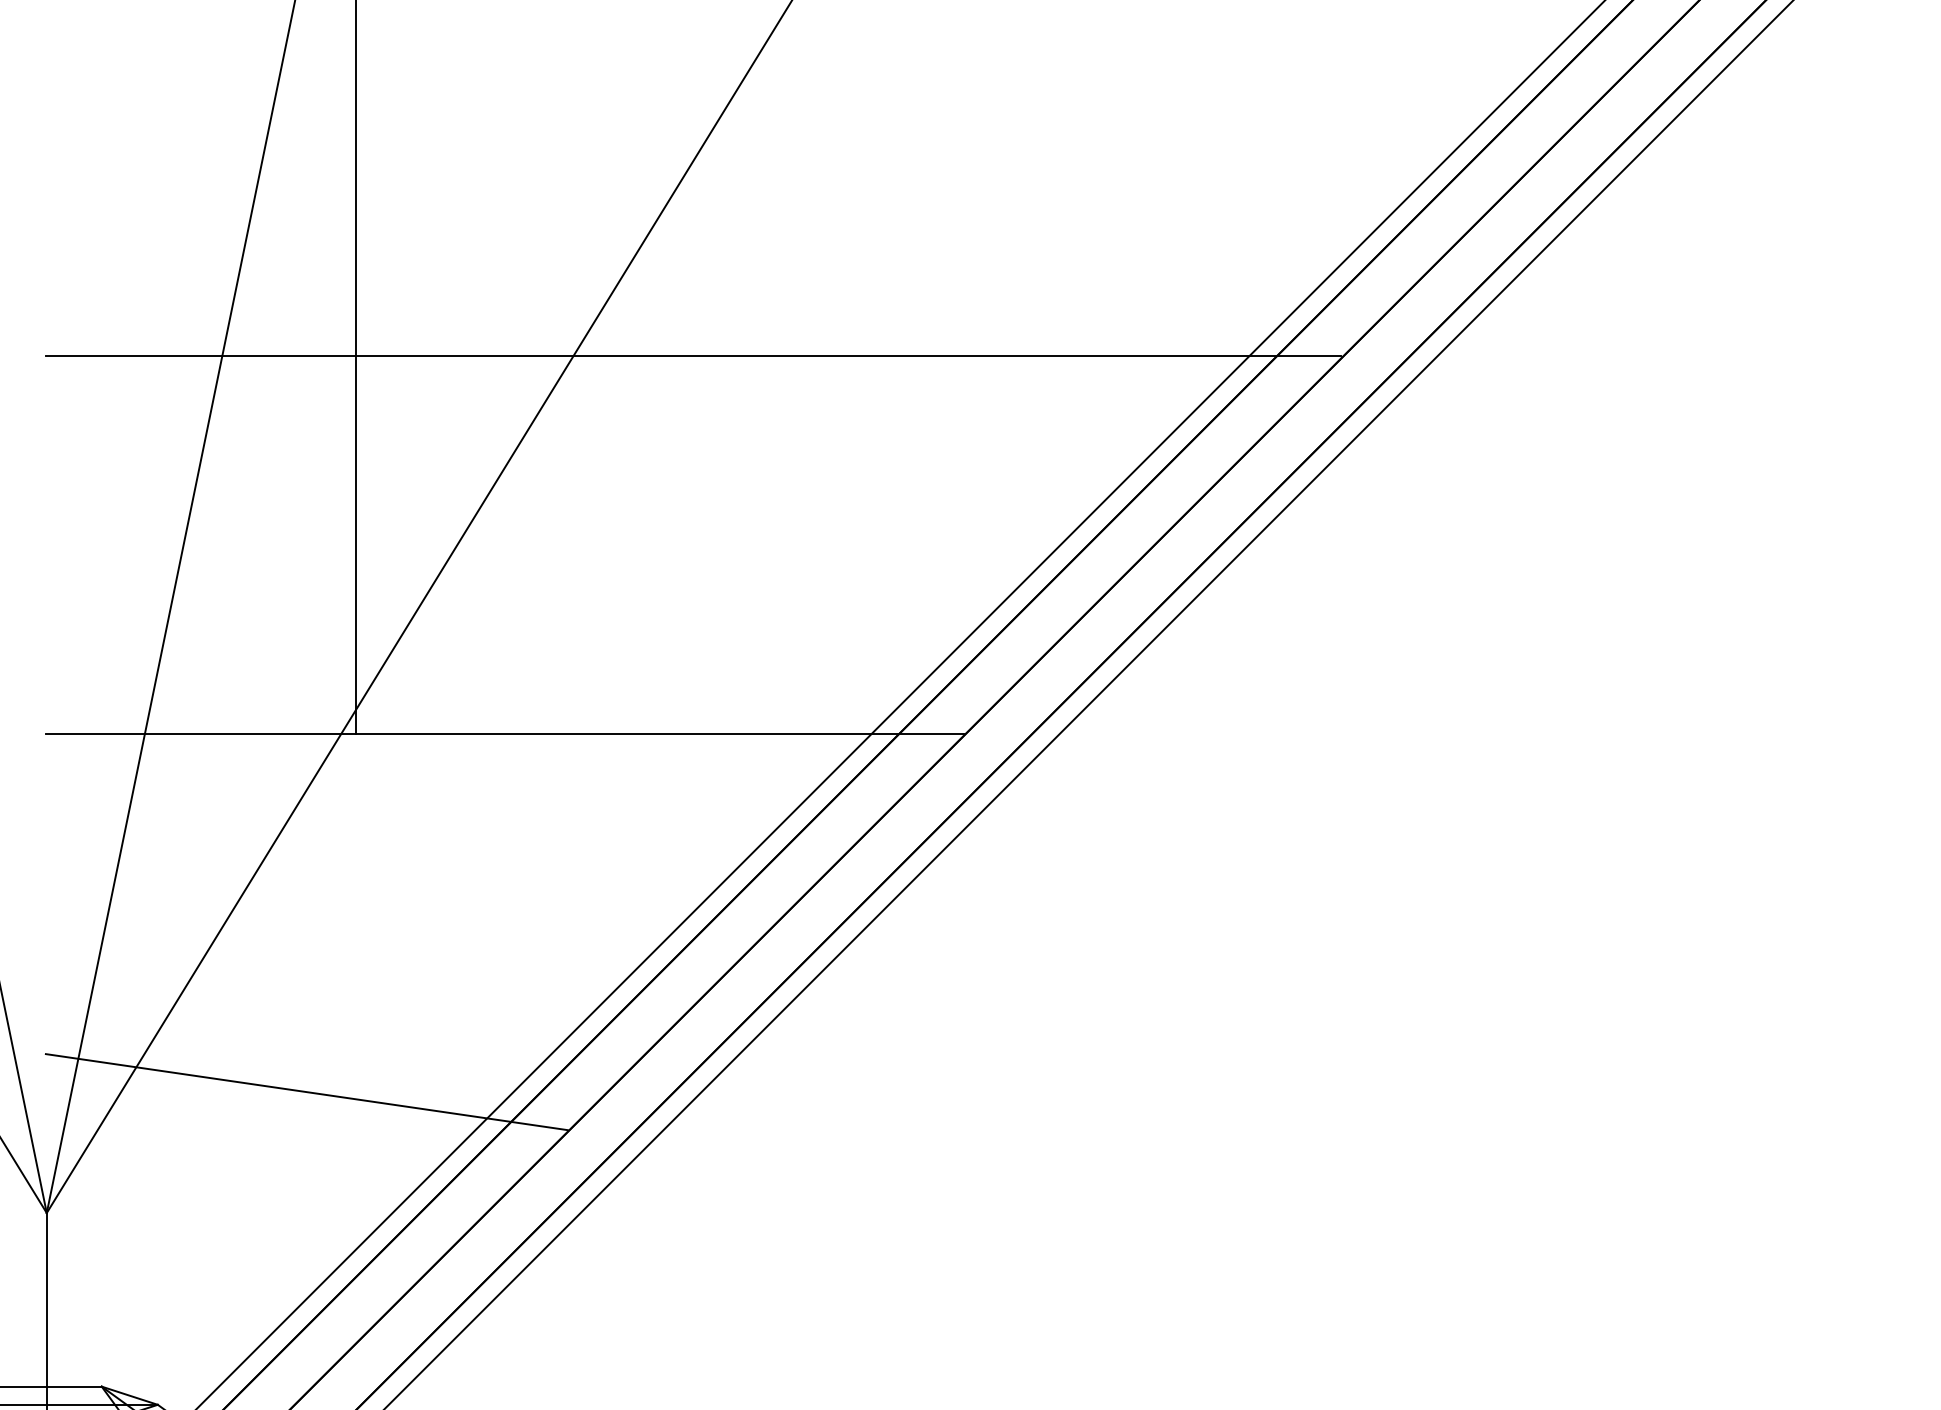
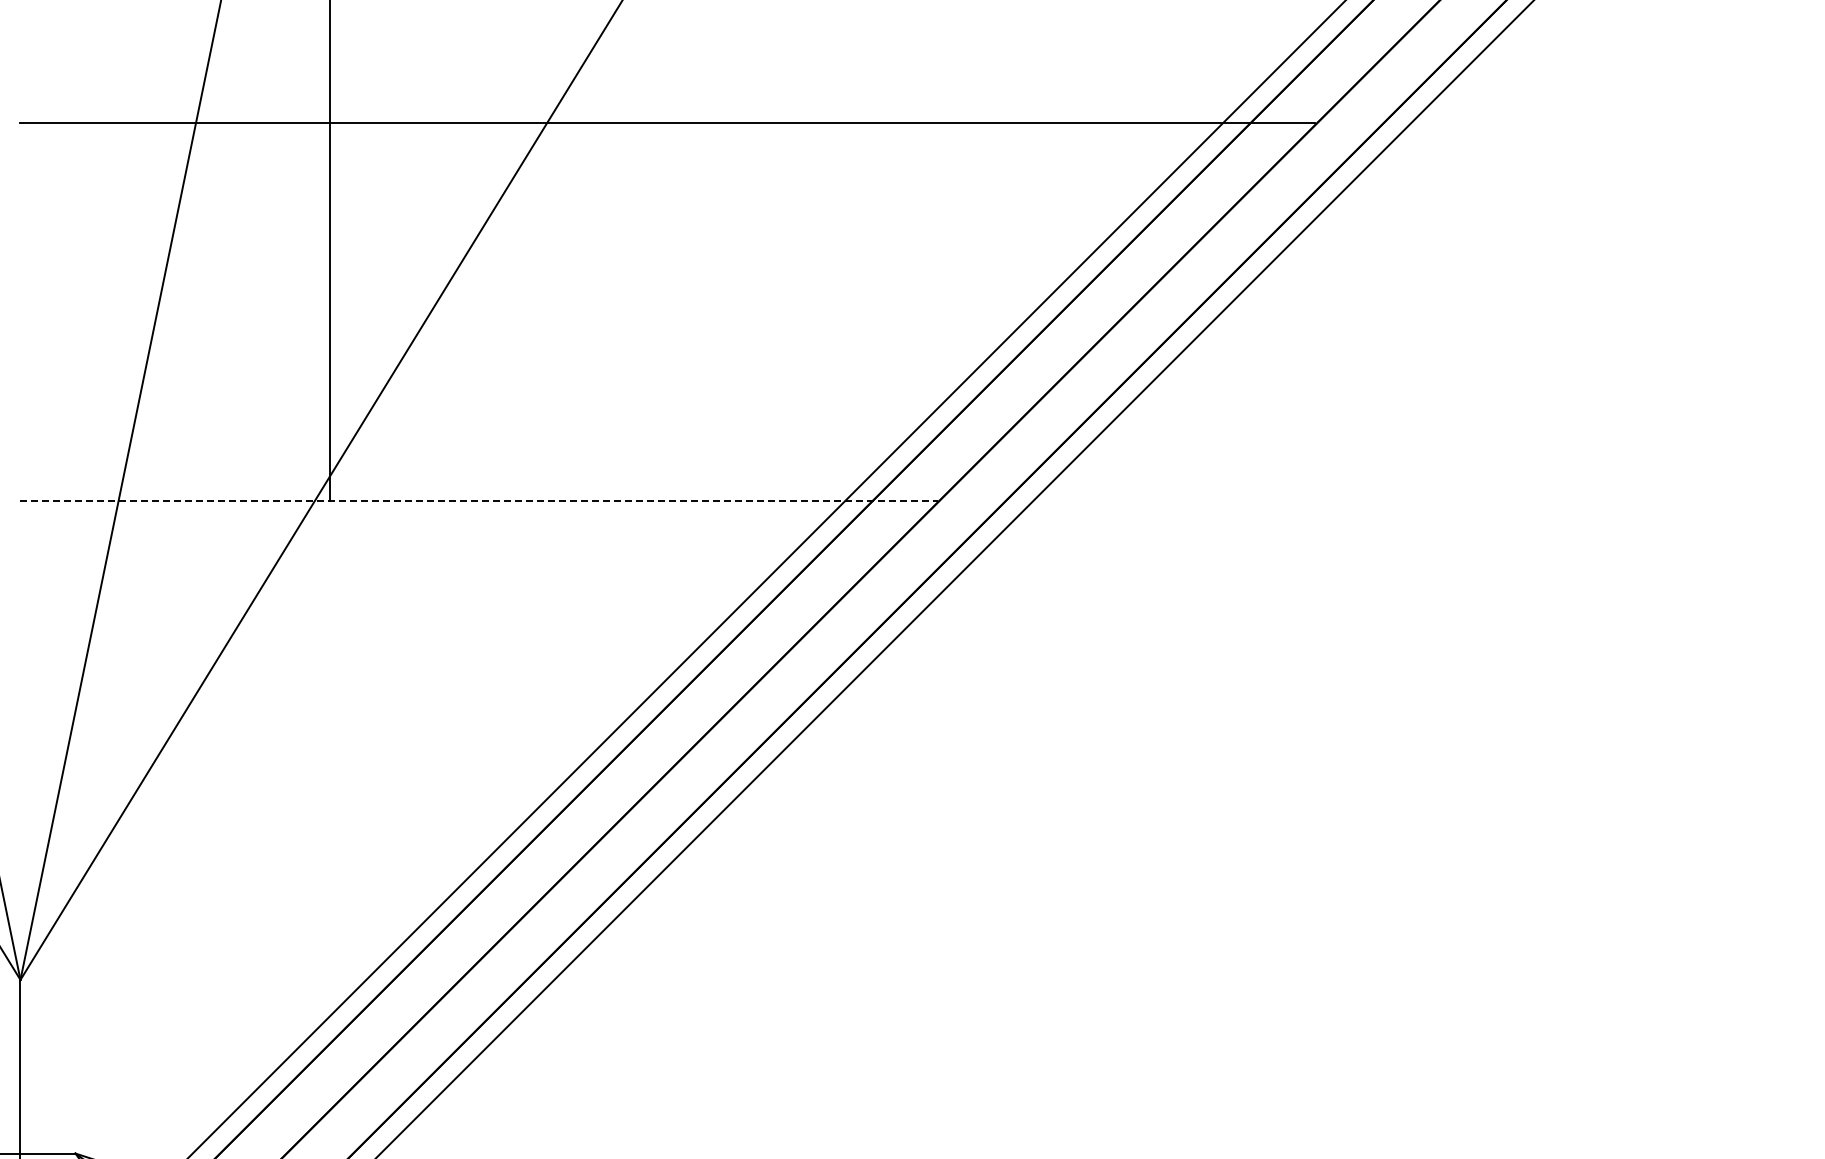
line: (505, 734) -> (479, 501), solid -> dashed
line: (306, 1092) -> (280, 859), removed

